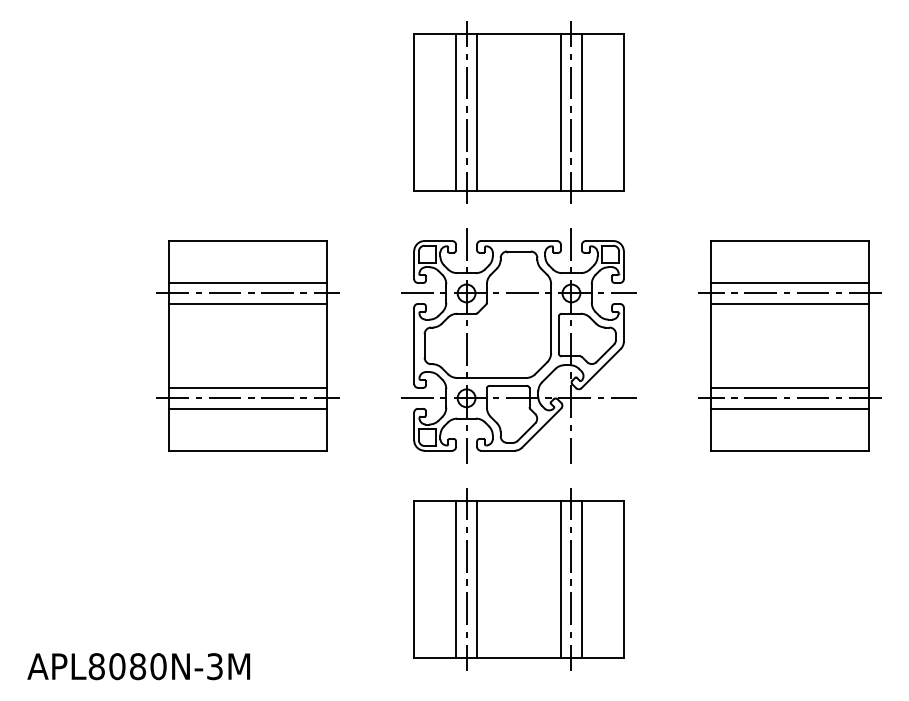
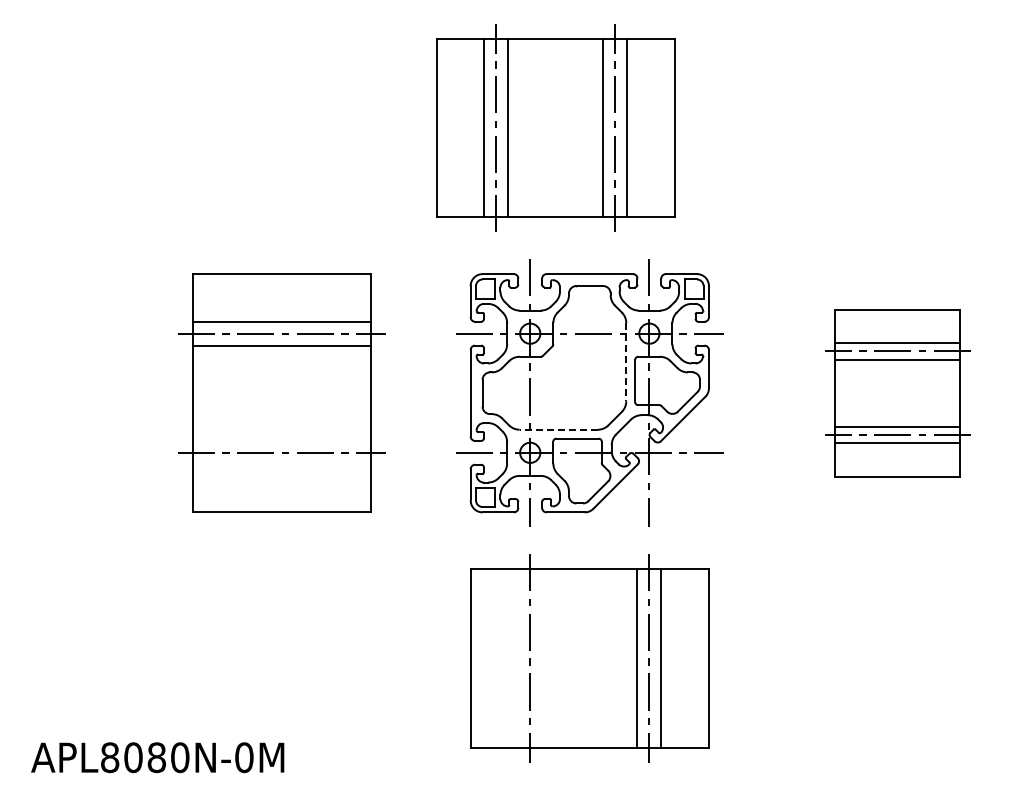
part: (518, 111) -> (555, 127), moved
line: (551, 318) -> (626, 362), solid -> dashed
part: (789, 345) -> (897, 392), size x0.7
line: (491, 377) -> (558, 429), solid -> dashed
line: (247, 387) -> (281, 440), removed
line: (247, 408) -> (281, 464), removed
line: (456, 579) -> (518, 658), removed
line: (477, 579) -> (542, 658), removed
text: (215, 666) -> (244, 757), APL8080N-3M -> APL8080N-0M

